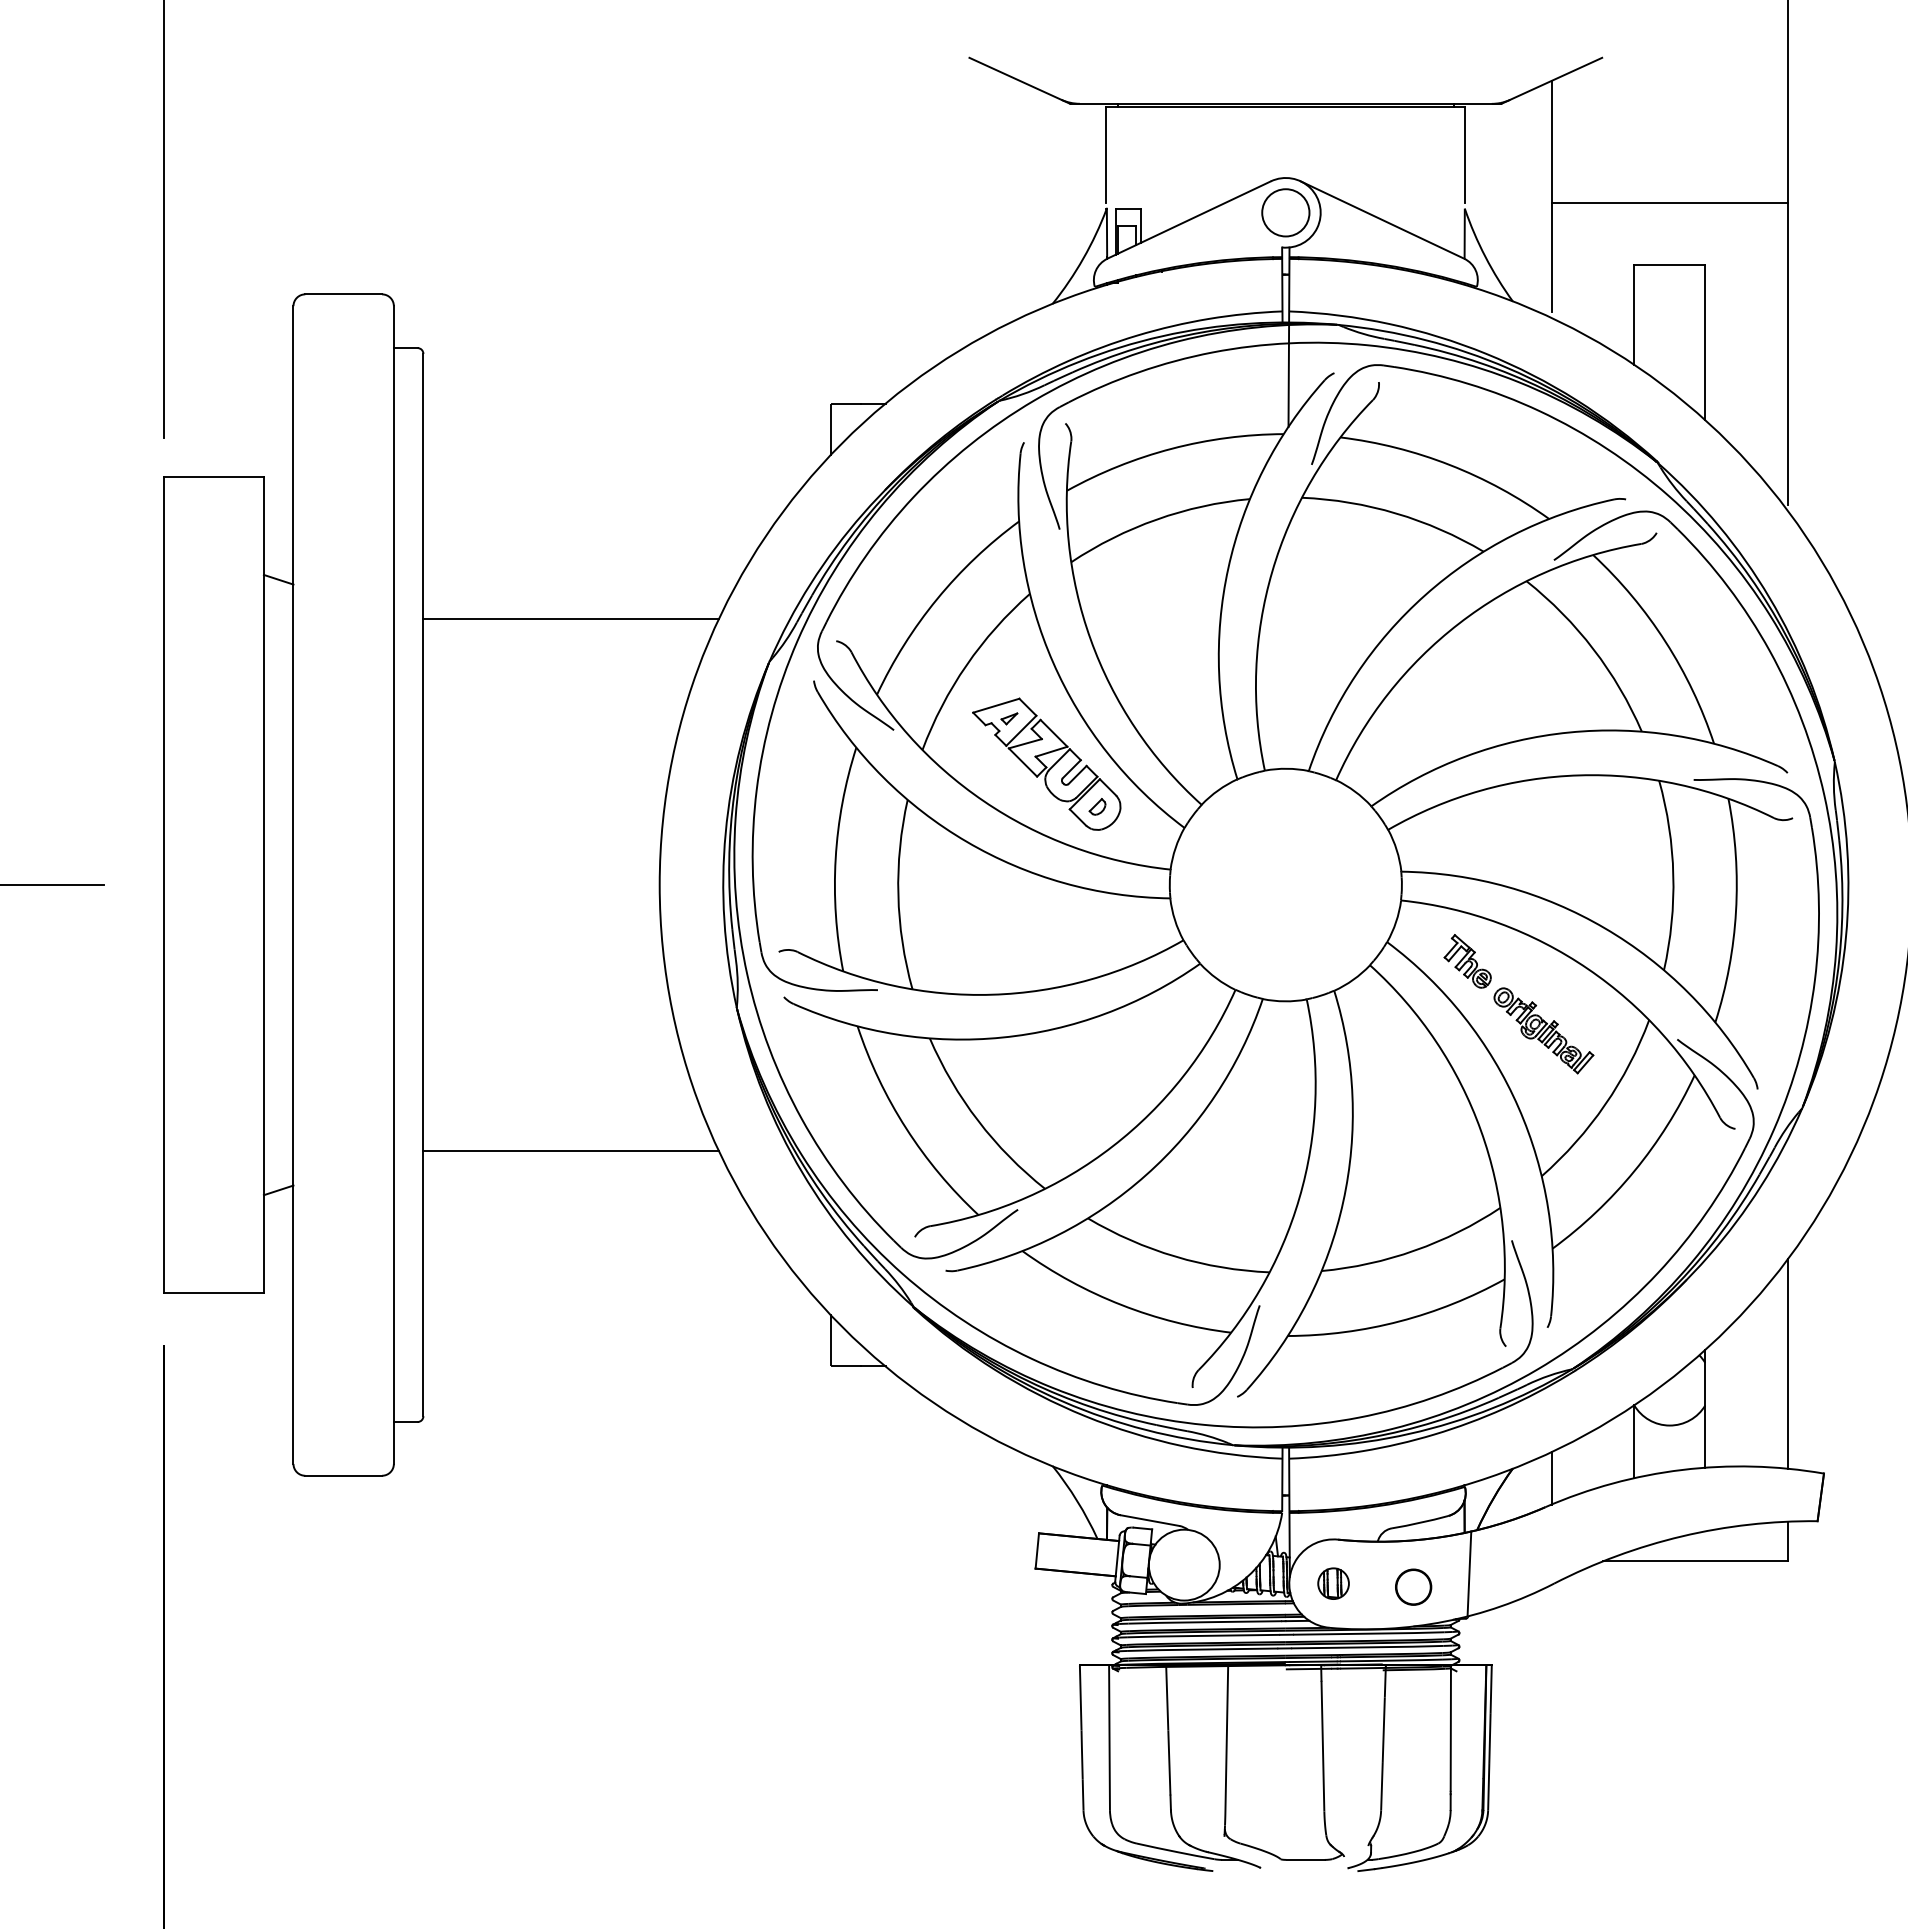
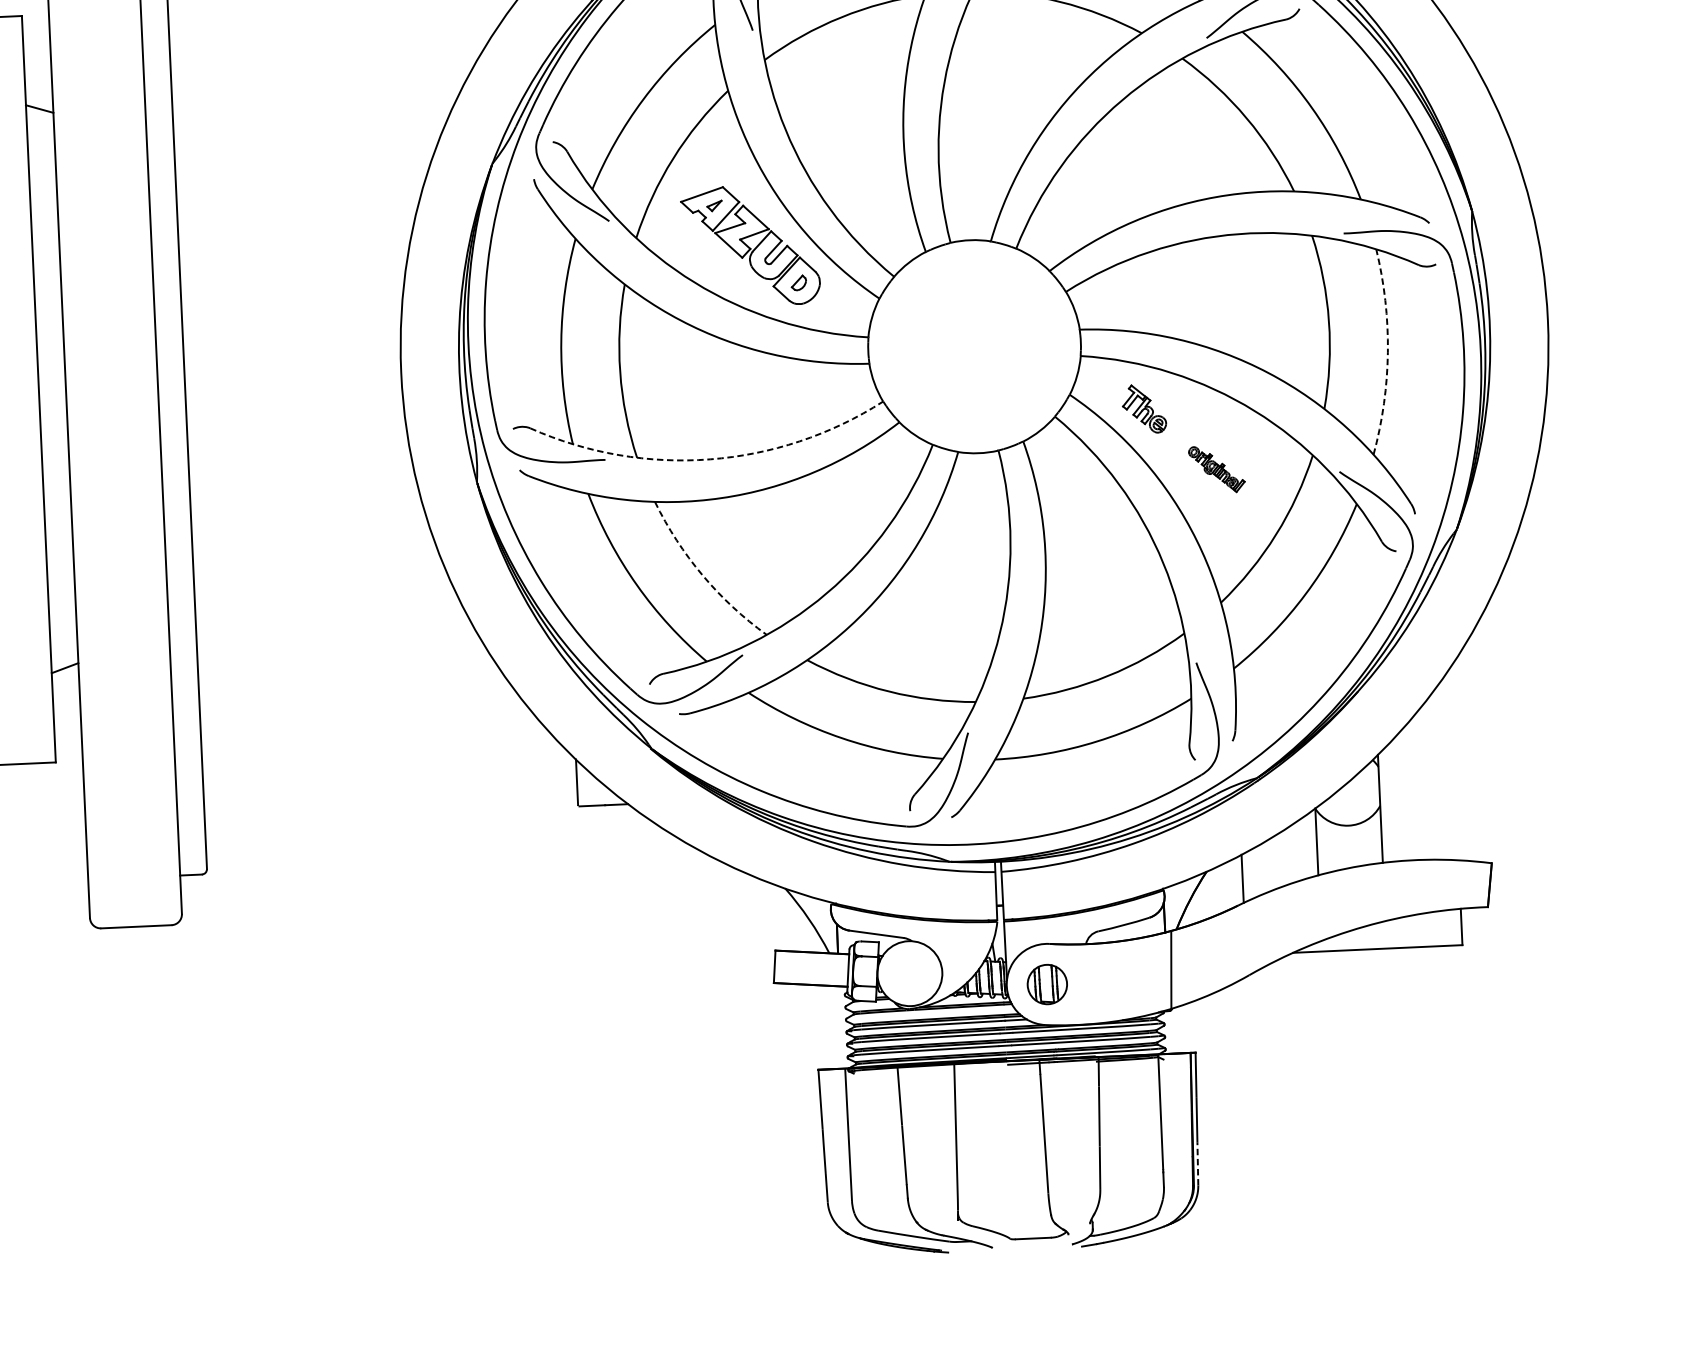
line: (570, 619) -> (308, 133), removed
arc: (1736, 911) -> (1388, 352), solid -> dashed
arc: (992, 994) -> (710, 459), solid -> dashed
part: (1543, 1030) -> (1216, 469), size x0.6
arc: (978, 1120) -> (702, 575), solid -> dashed
line: (570, 1150) -> (330, 619), removed
line: (1787, 1363) -> (1453, 763), removed
part: (1333, 1583) -> (1047, 984), size x1.4
circle: (1413, 1586) -> (1120, 983), removed
line: (1488, 1786) -> (1197, 1163), solid -> dashed

